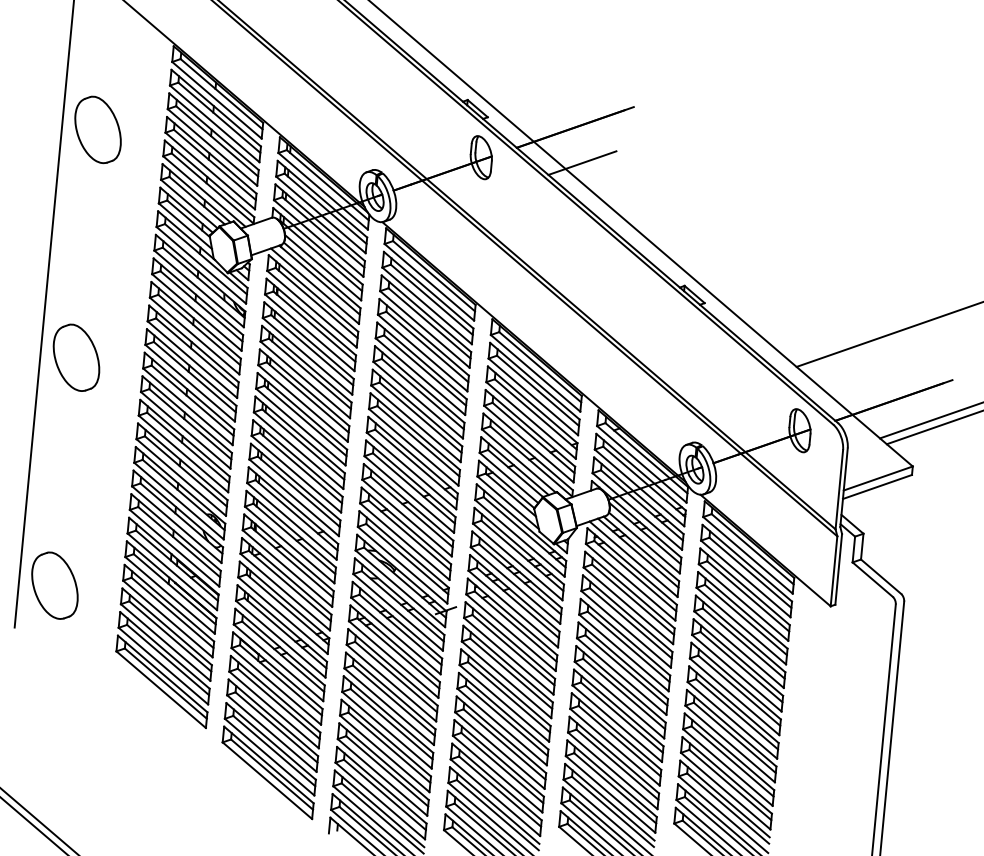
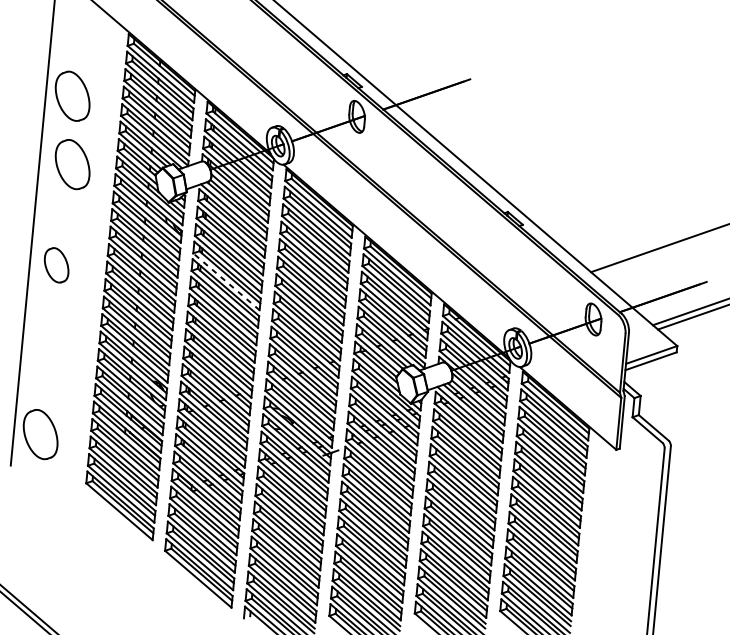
line: (582, 162) -> (432, 120), removed
part: (97, 221) -> (72, 164), added
part: (76, 357) -> (56, 265), size x0.7
line: (305, 379) -> (226, 281), solid -> dashed

